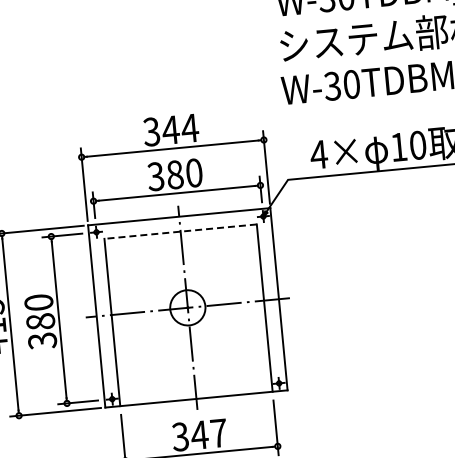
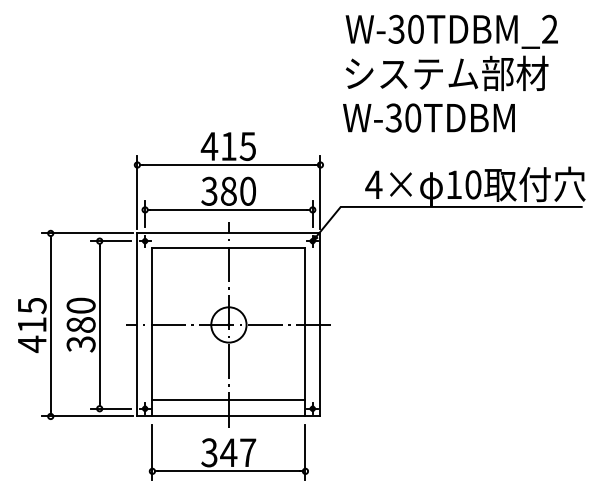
text: (170, 130) -> (228, 146), 344 -> 415
line: (180, 231) -> (228, 248), dashed -> solid
line: (194, 382) -> (228, 399), added

